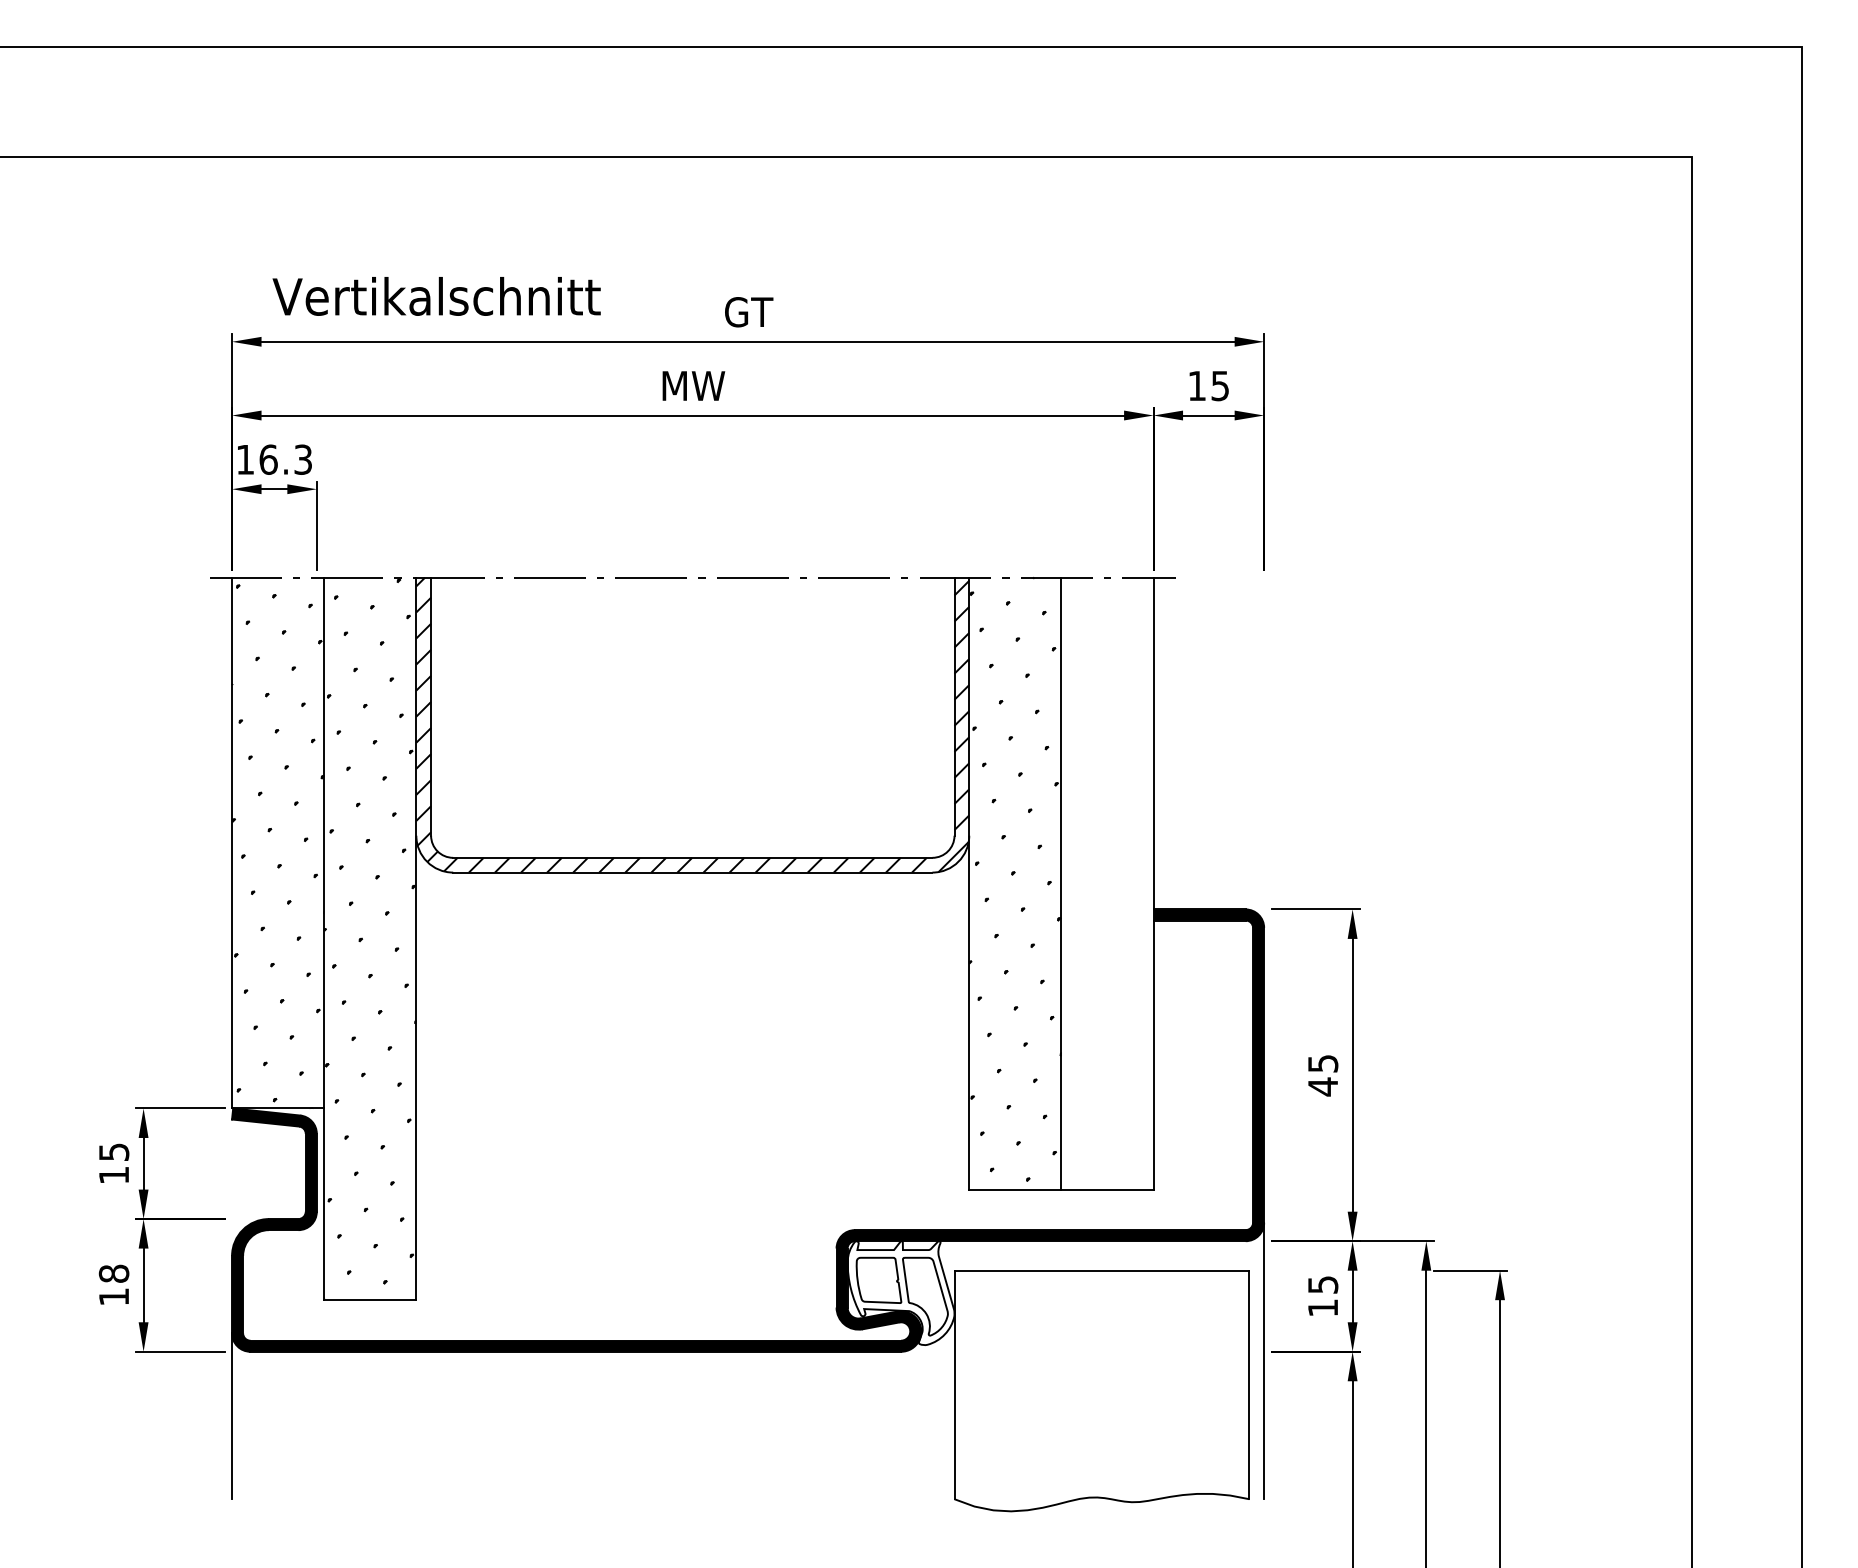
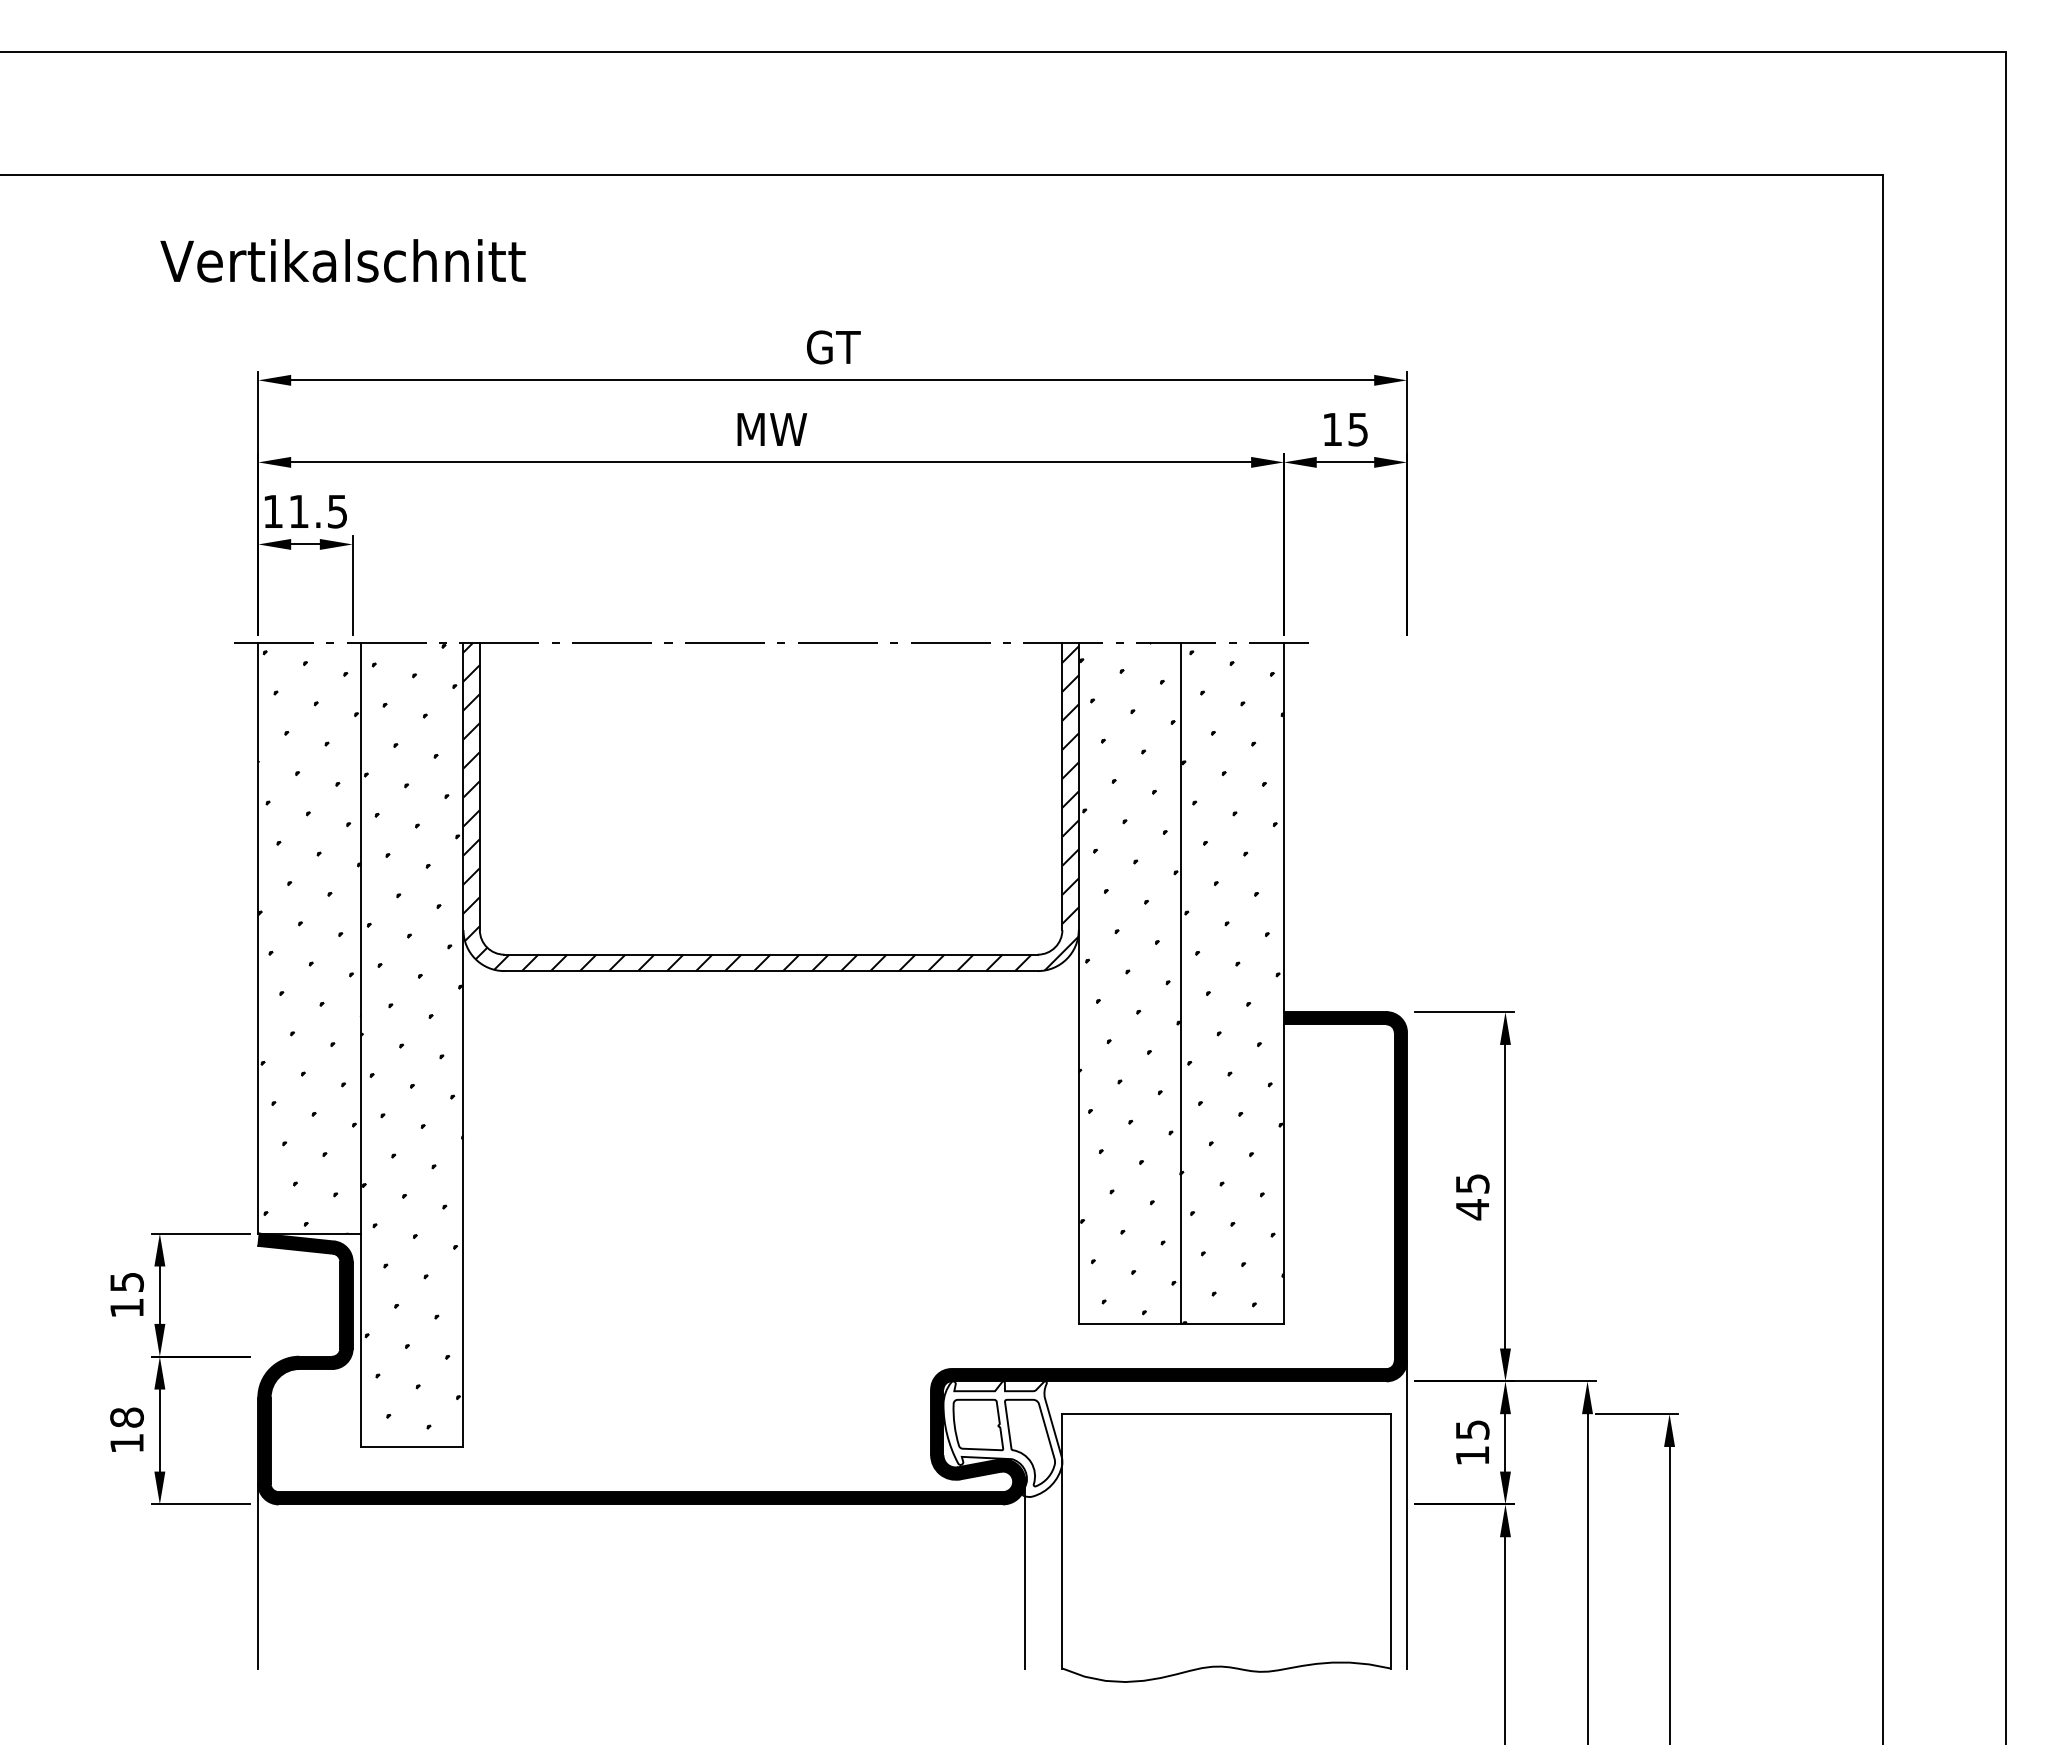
text: (436, 296) -> (342, 260), moved
text: (286, 459) -> (318, 511), 16.3 -> 11.5
hatch: (1107, 886) -> (1232, 986), added
line: (921, 1414) -> (1025, 1574), added

